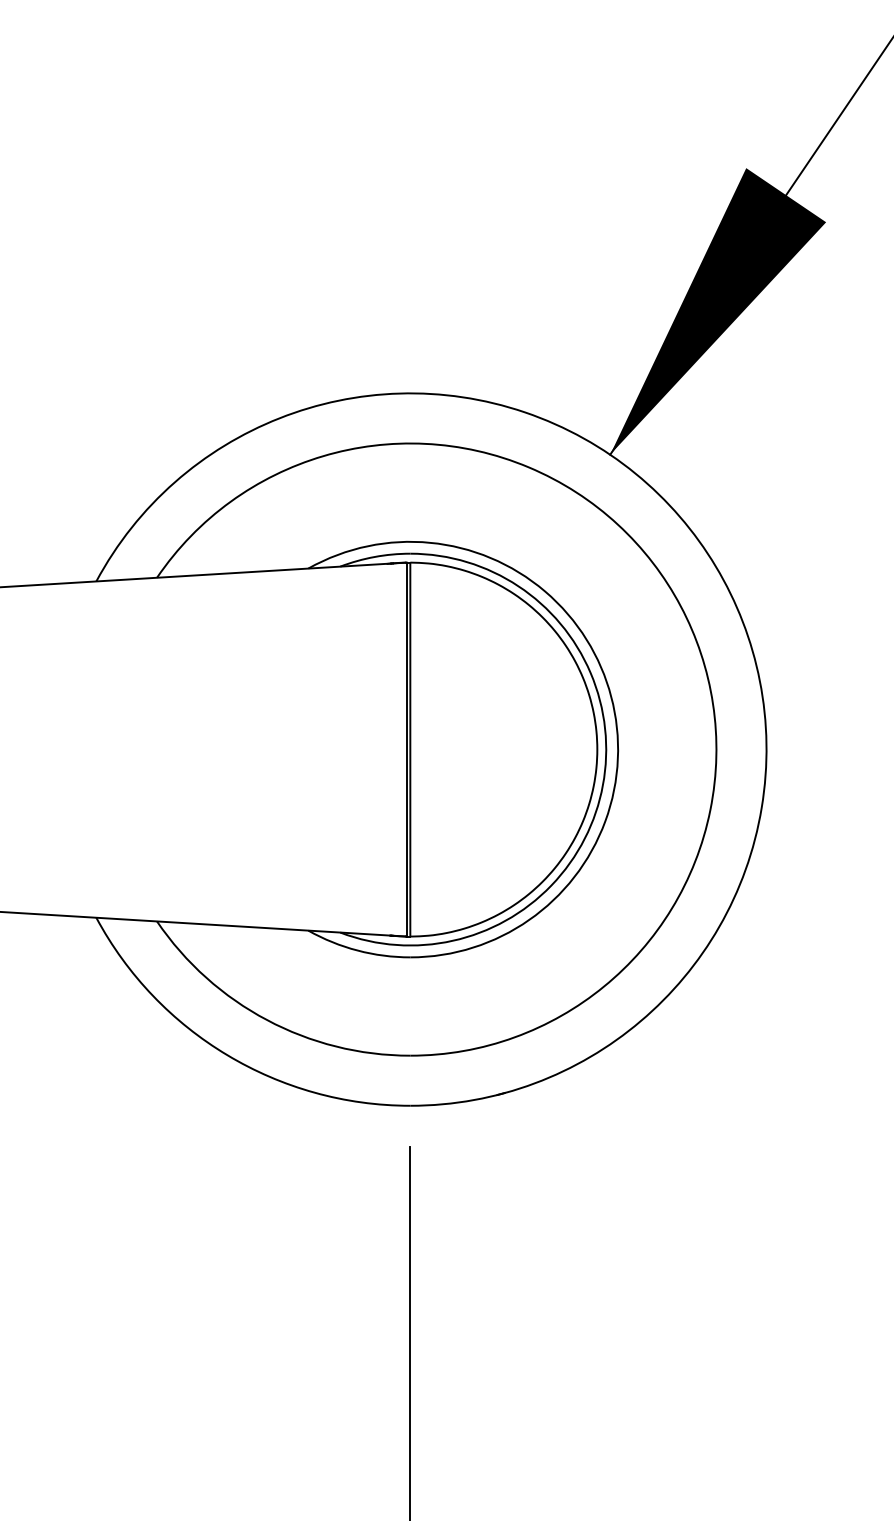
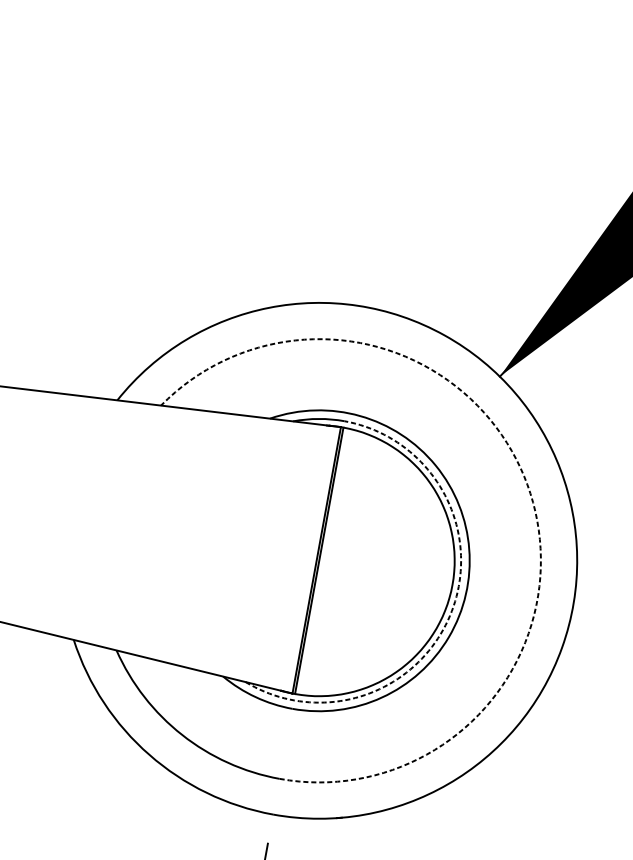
arc: (680, 606) -> (530, 493), solid -> dashed
arc: (602, 785) -> (451, 611), solid -> dashed

